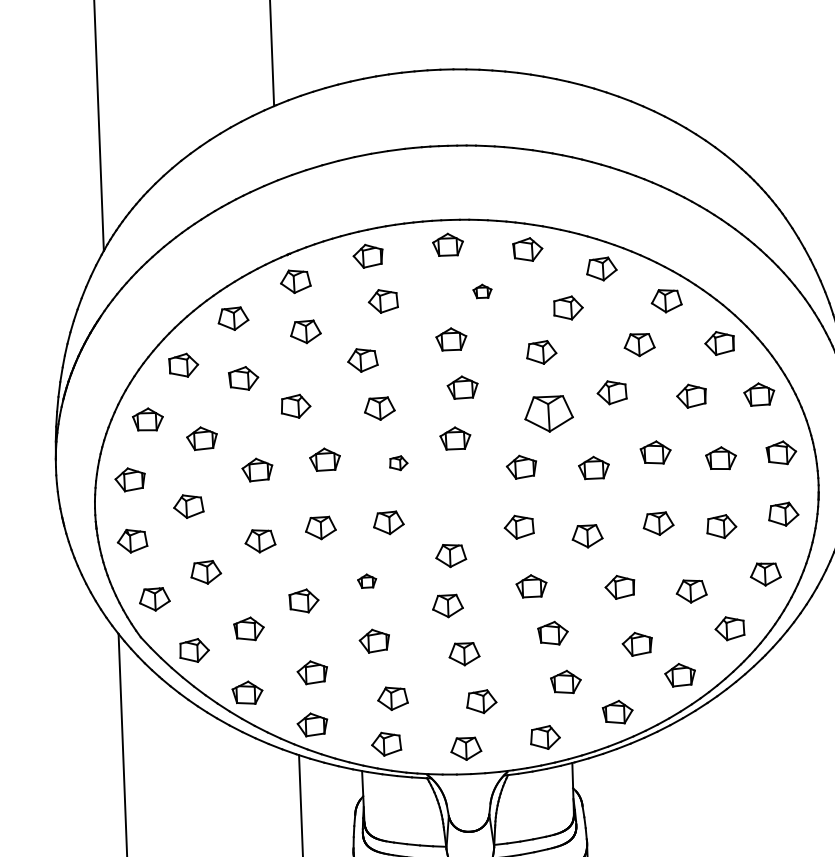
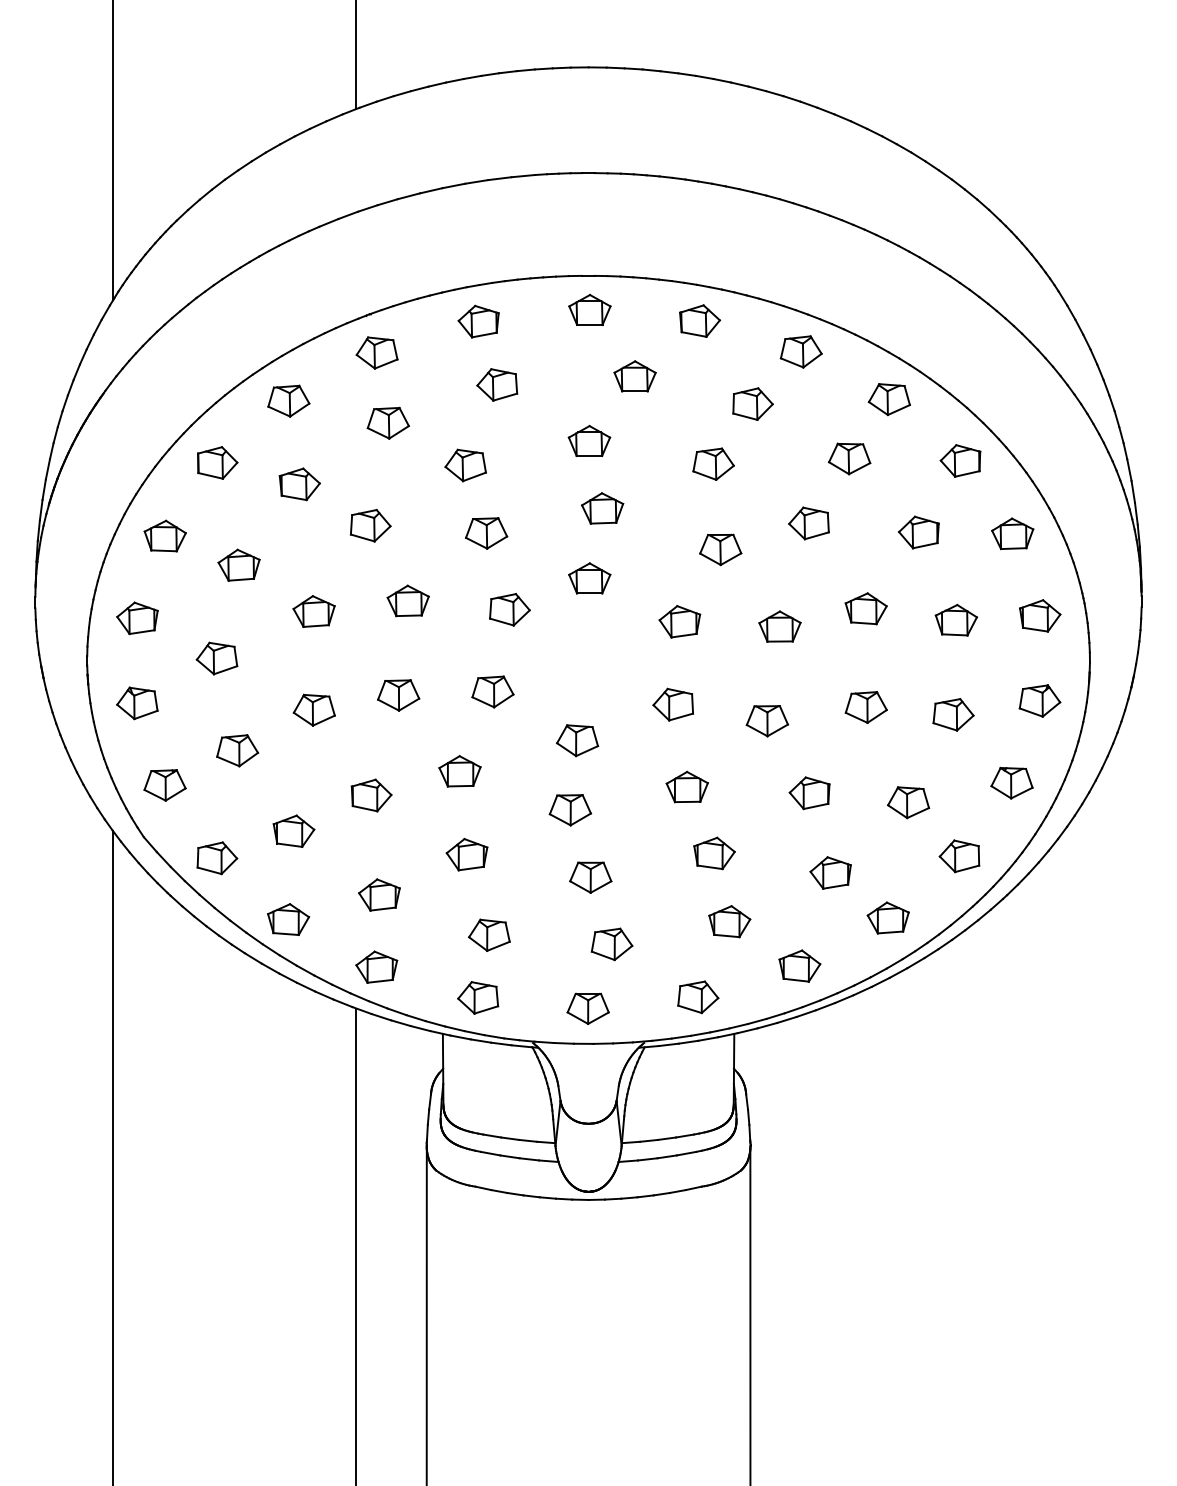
part: (482, 291) -> (634, 376), size x1.67
part: (548, 413) -> (720, 549), size x0.62
part: (398, 463) -> (509, 609), size x1.67
part: (366, 581) -> (459, 771), size x1.67

